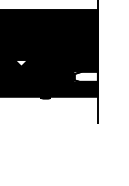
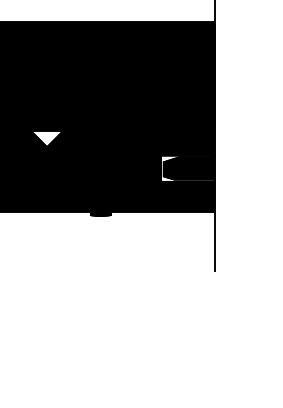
fill: (85, 70) -> (187, 154), added

